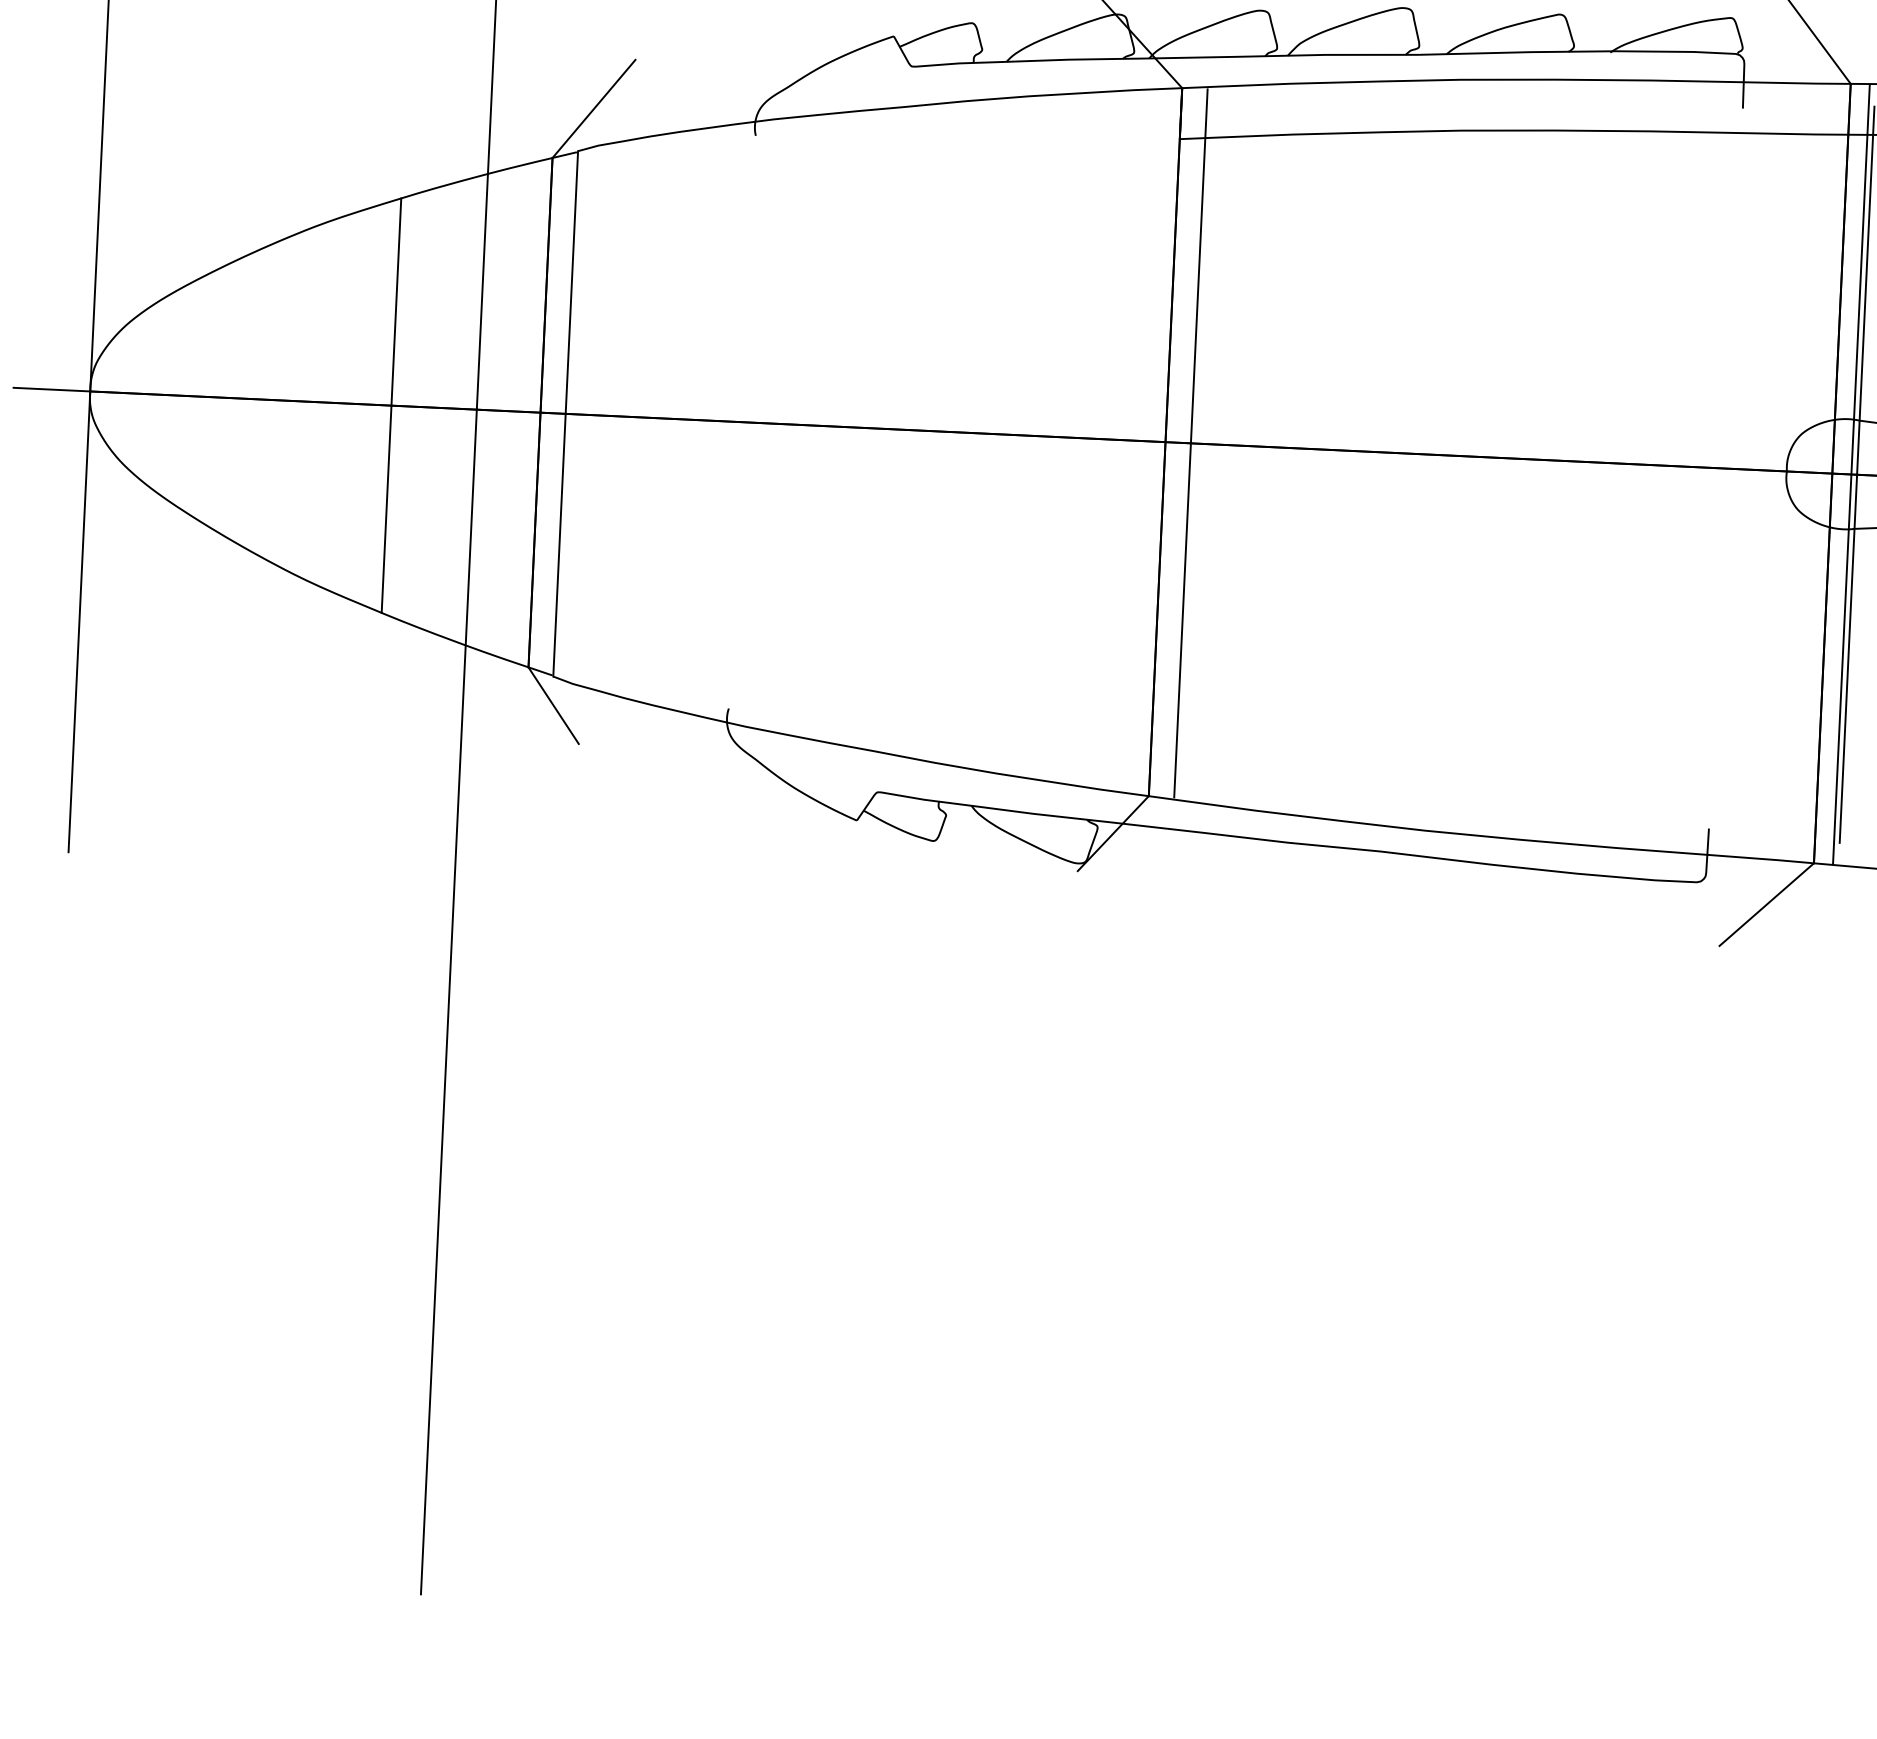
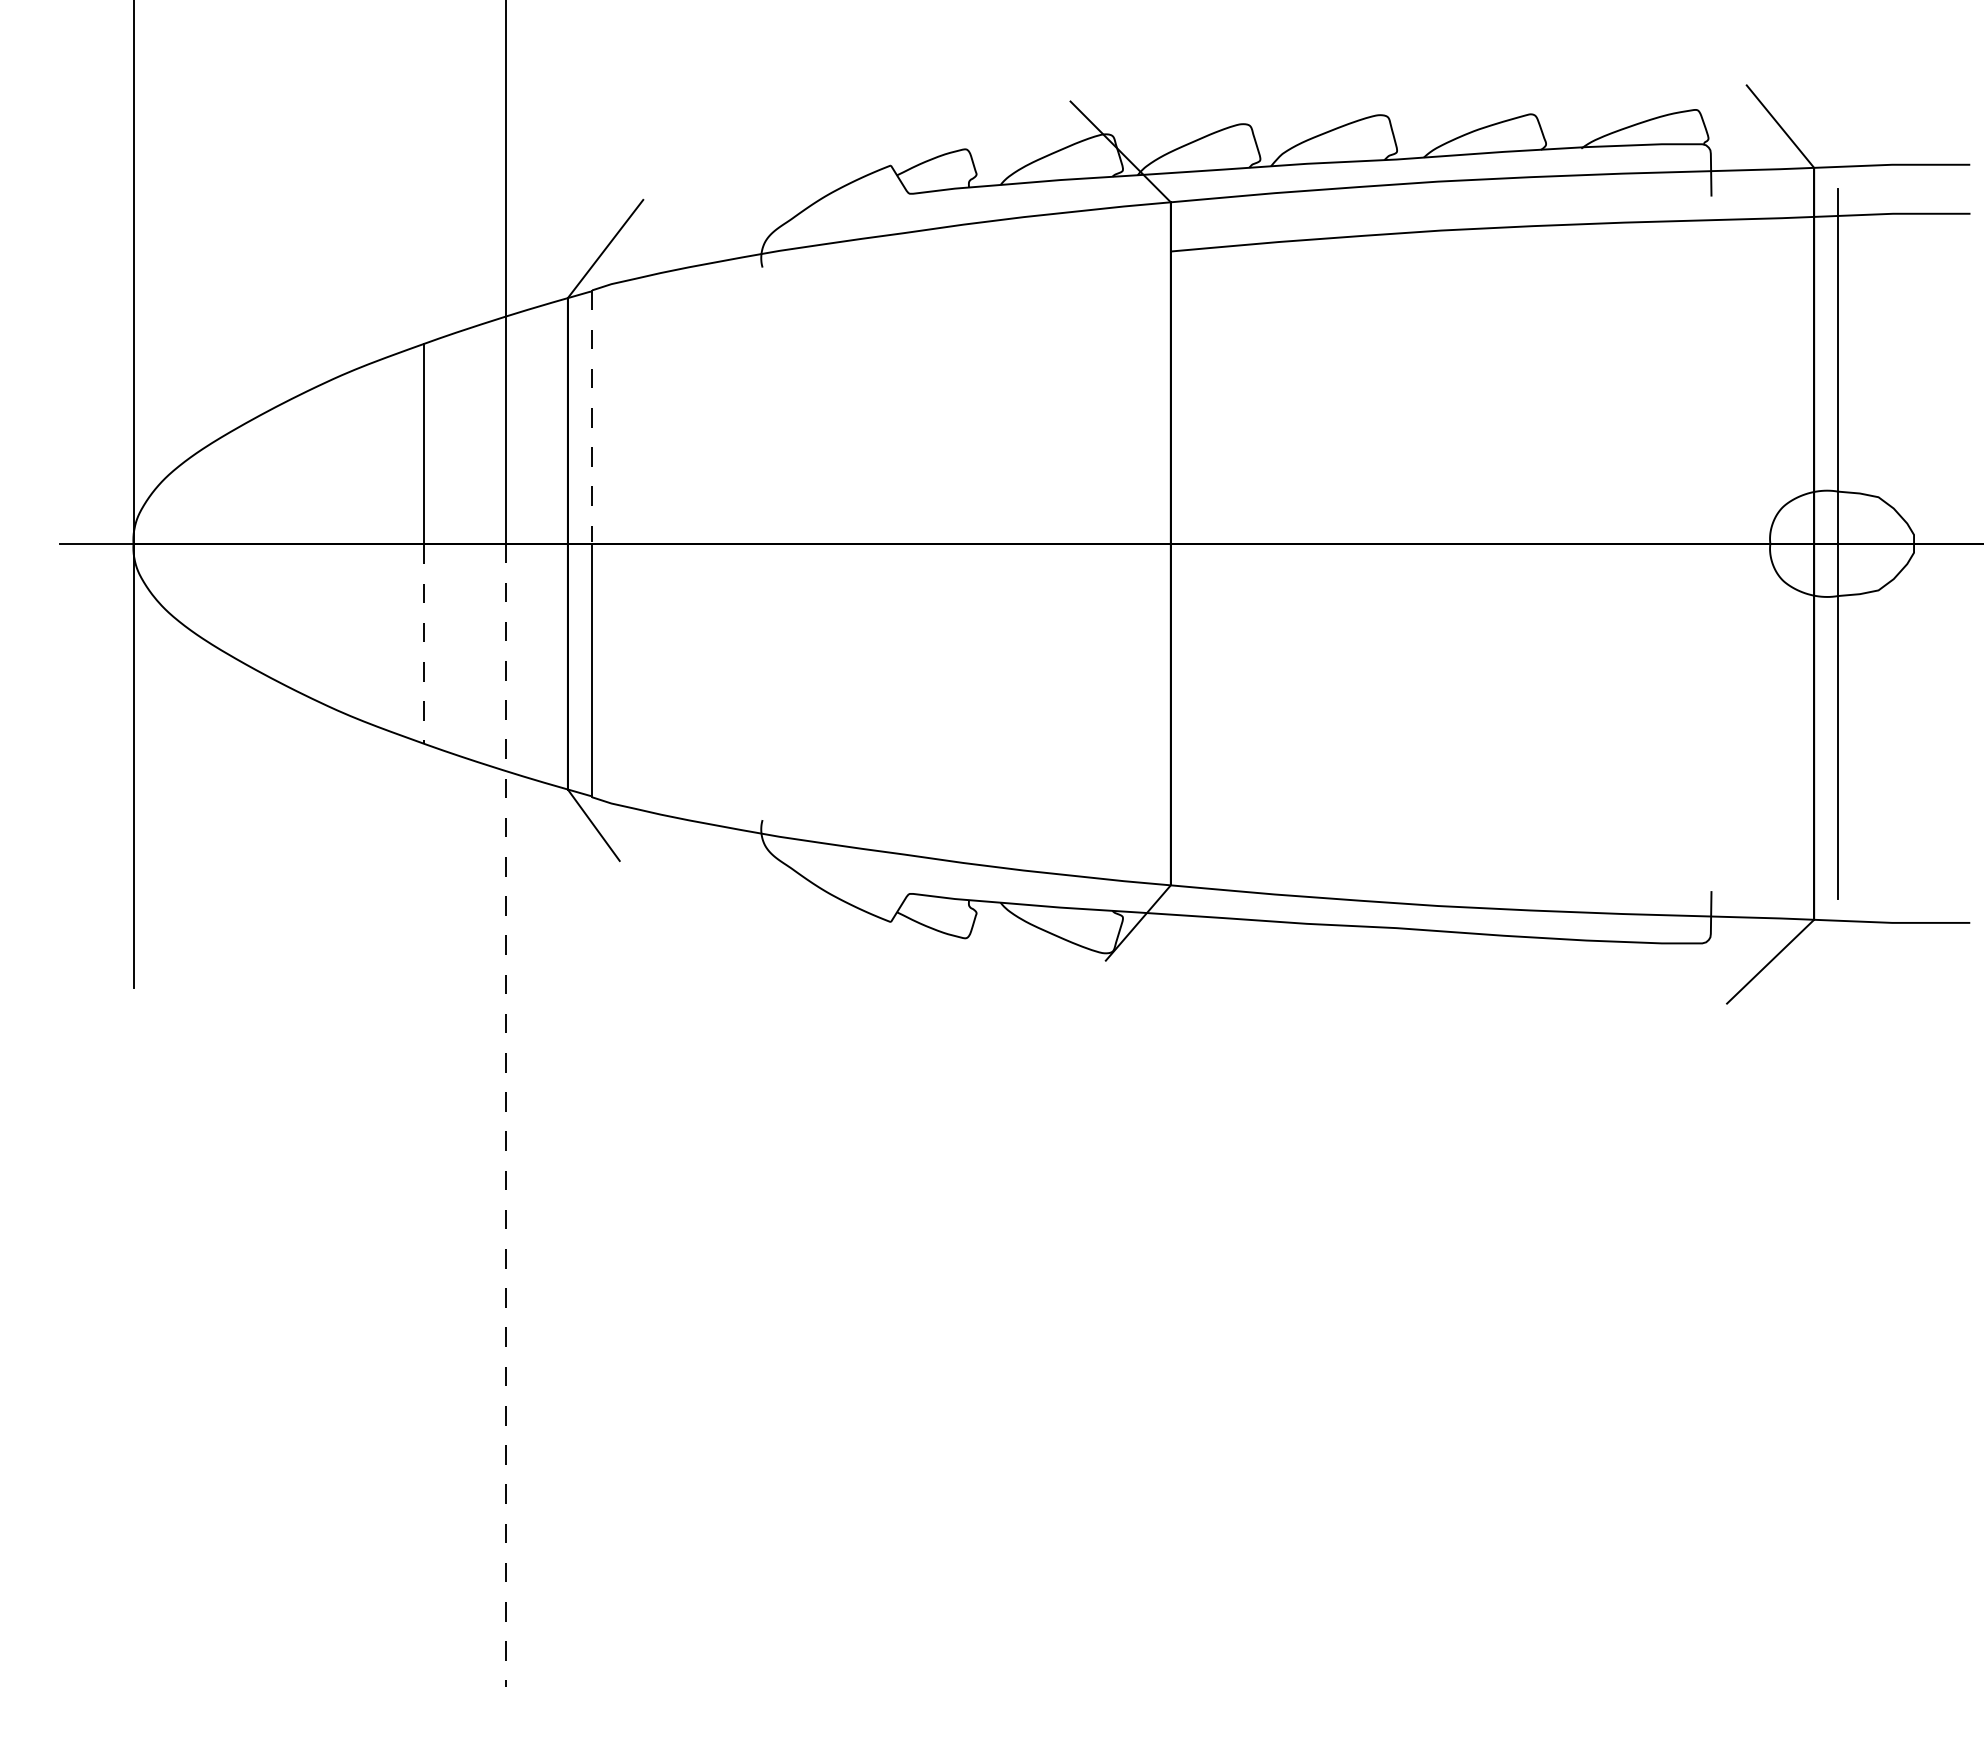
line: (572, 281) -> (592, 416), solid -> dashed
line: (1191, 443) -> (1195, 543), removed
line: (1851, 474) -> (1832, 543), removed
line: (387, 508) -> (424, 643), solid -> dashed
line: (448, 1002) -> (506, 1115), solid -> dashed

